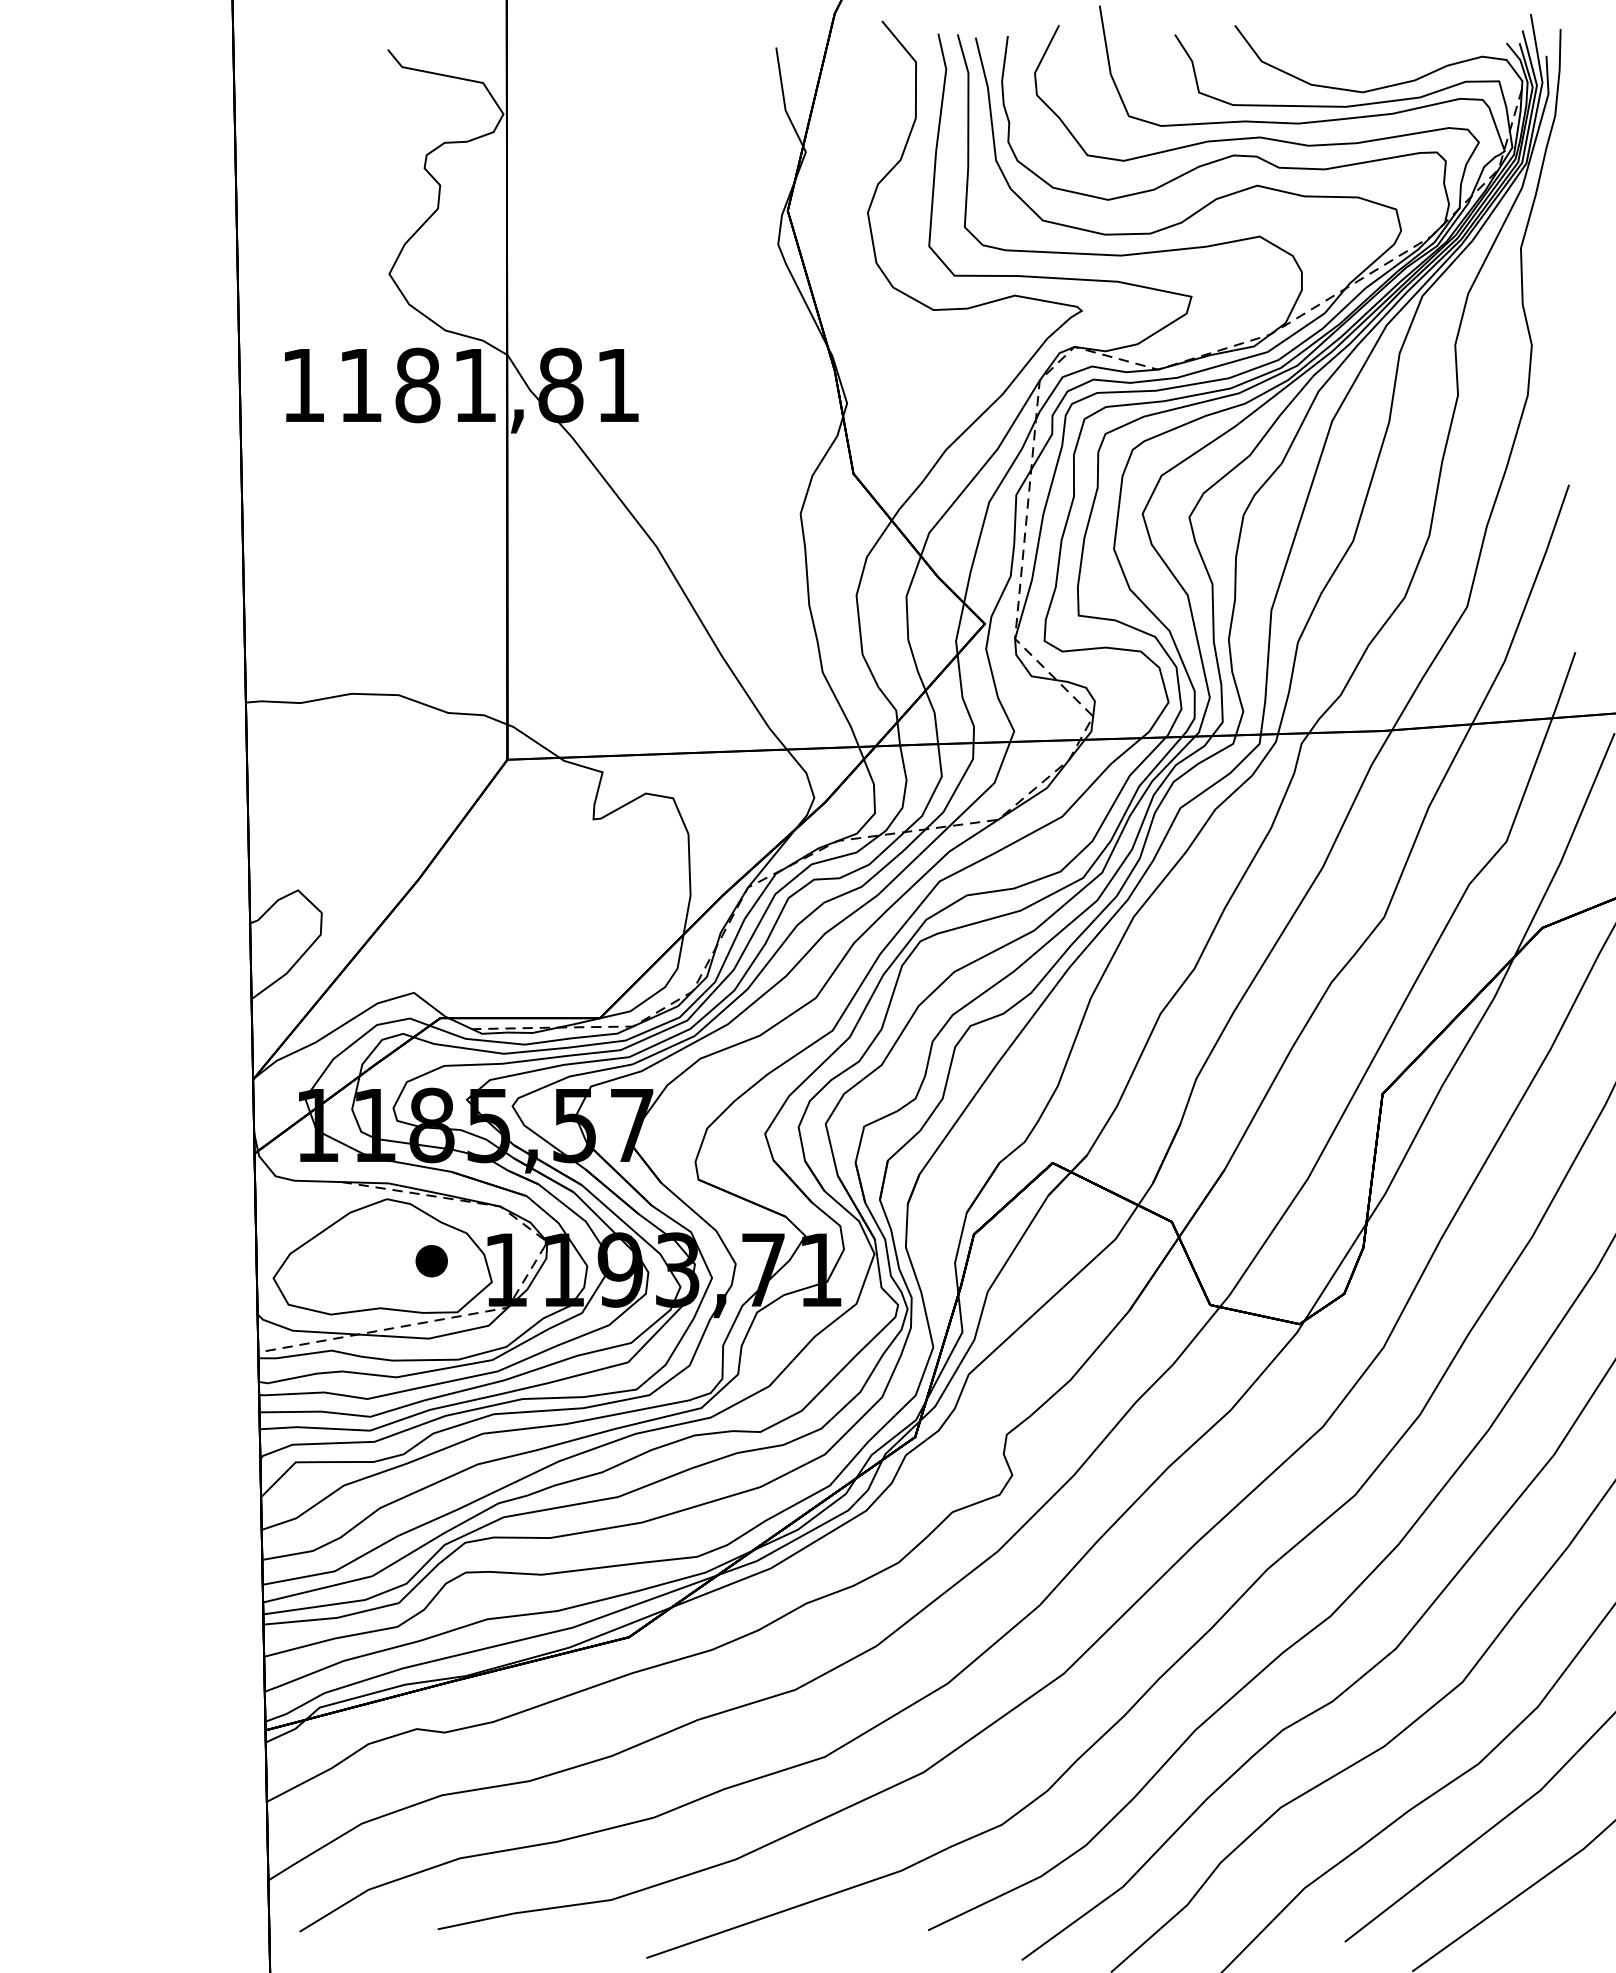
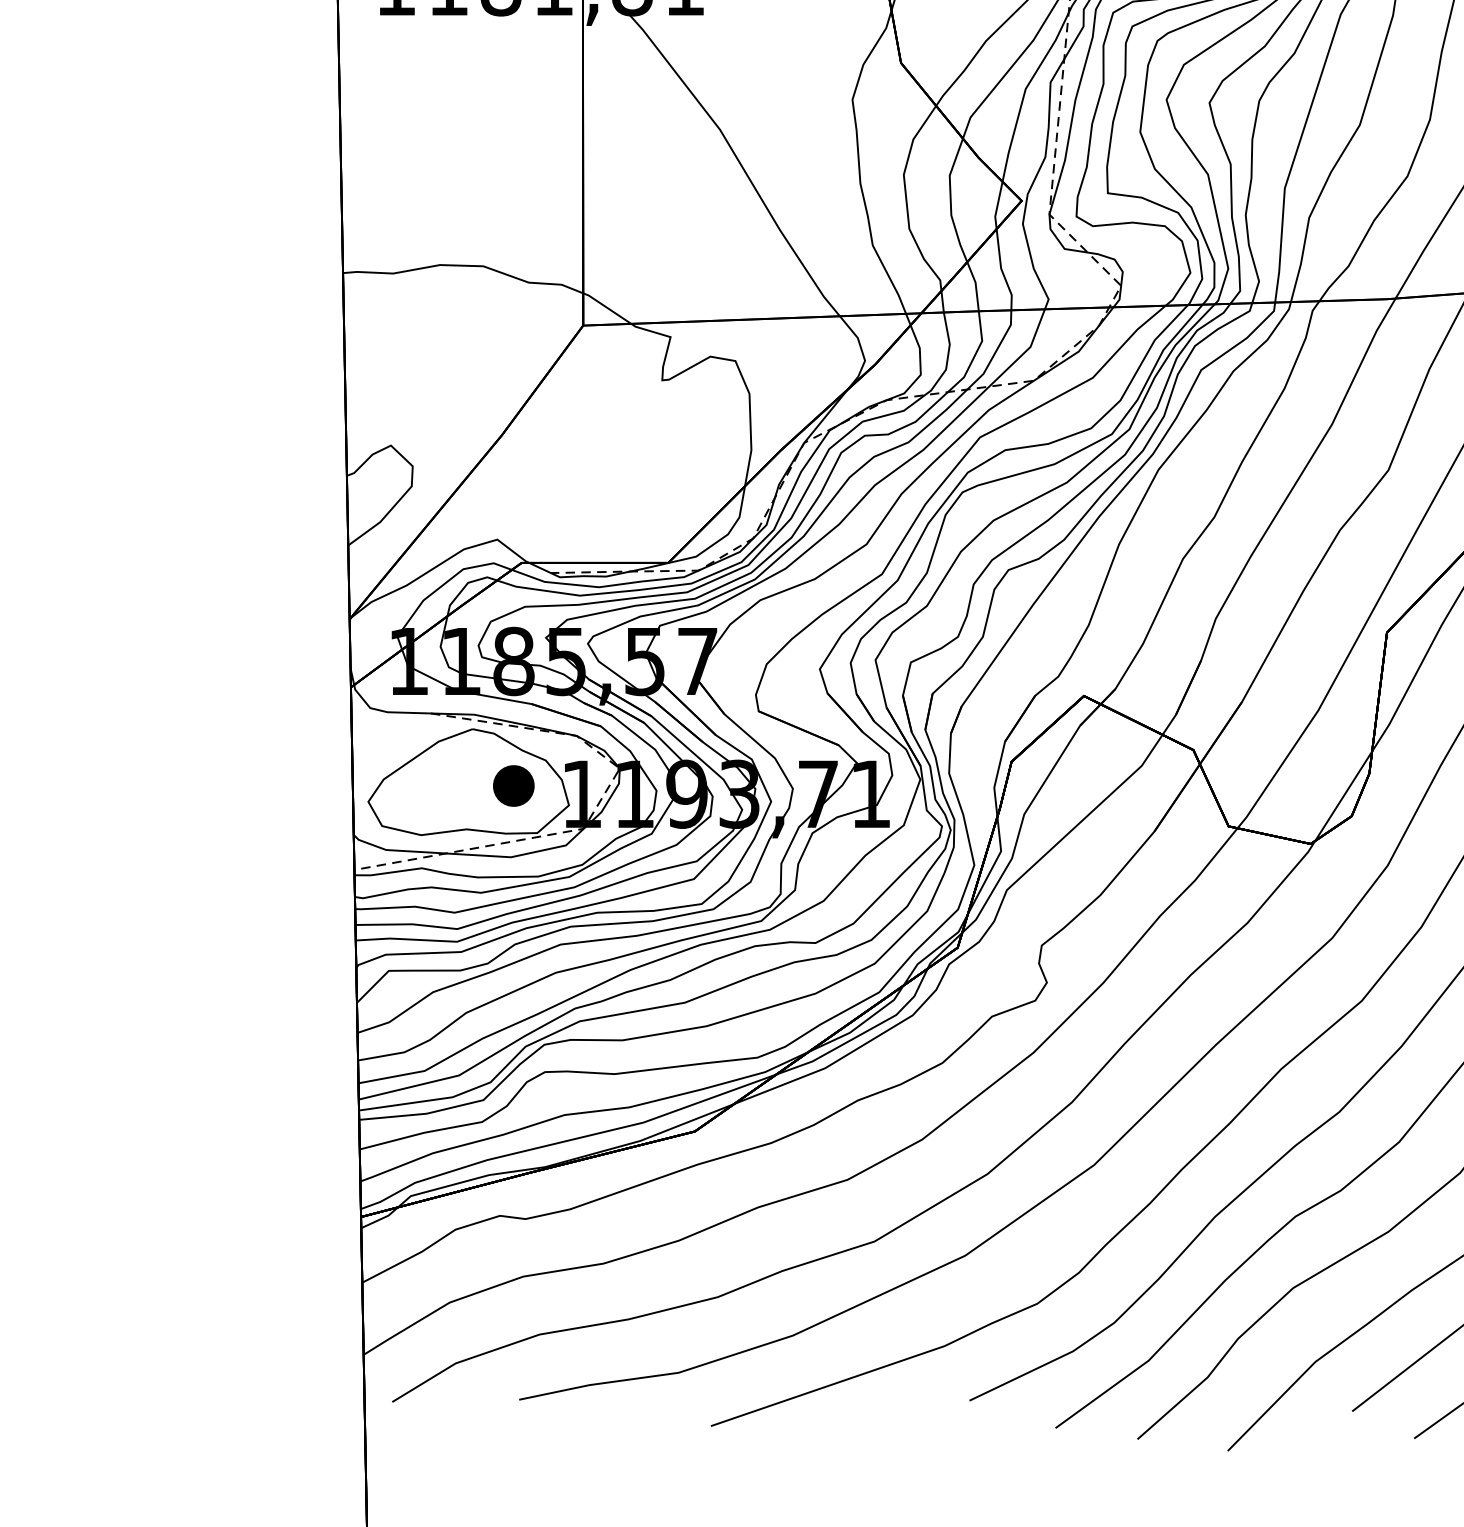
part: (431, 1261) -> (513, 786), size x1.4

